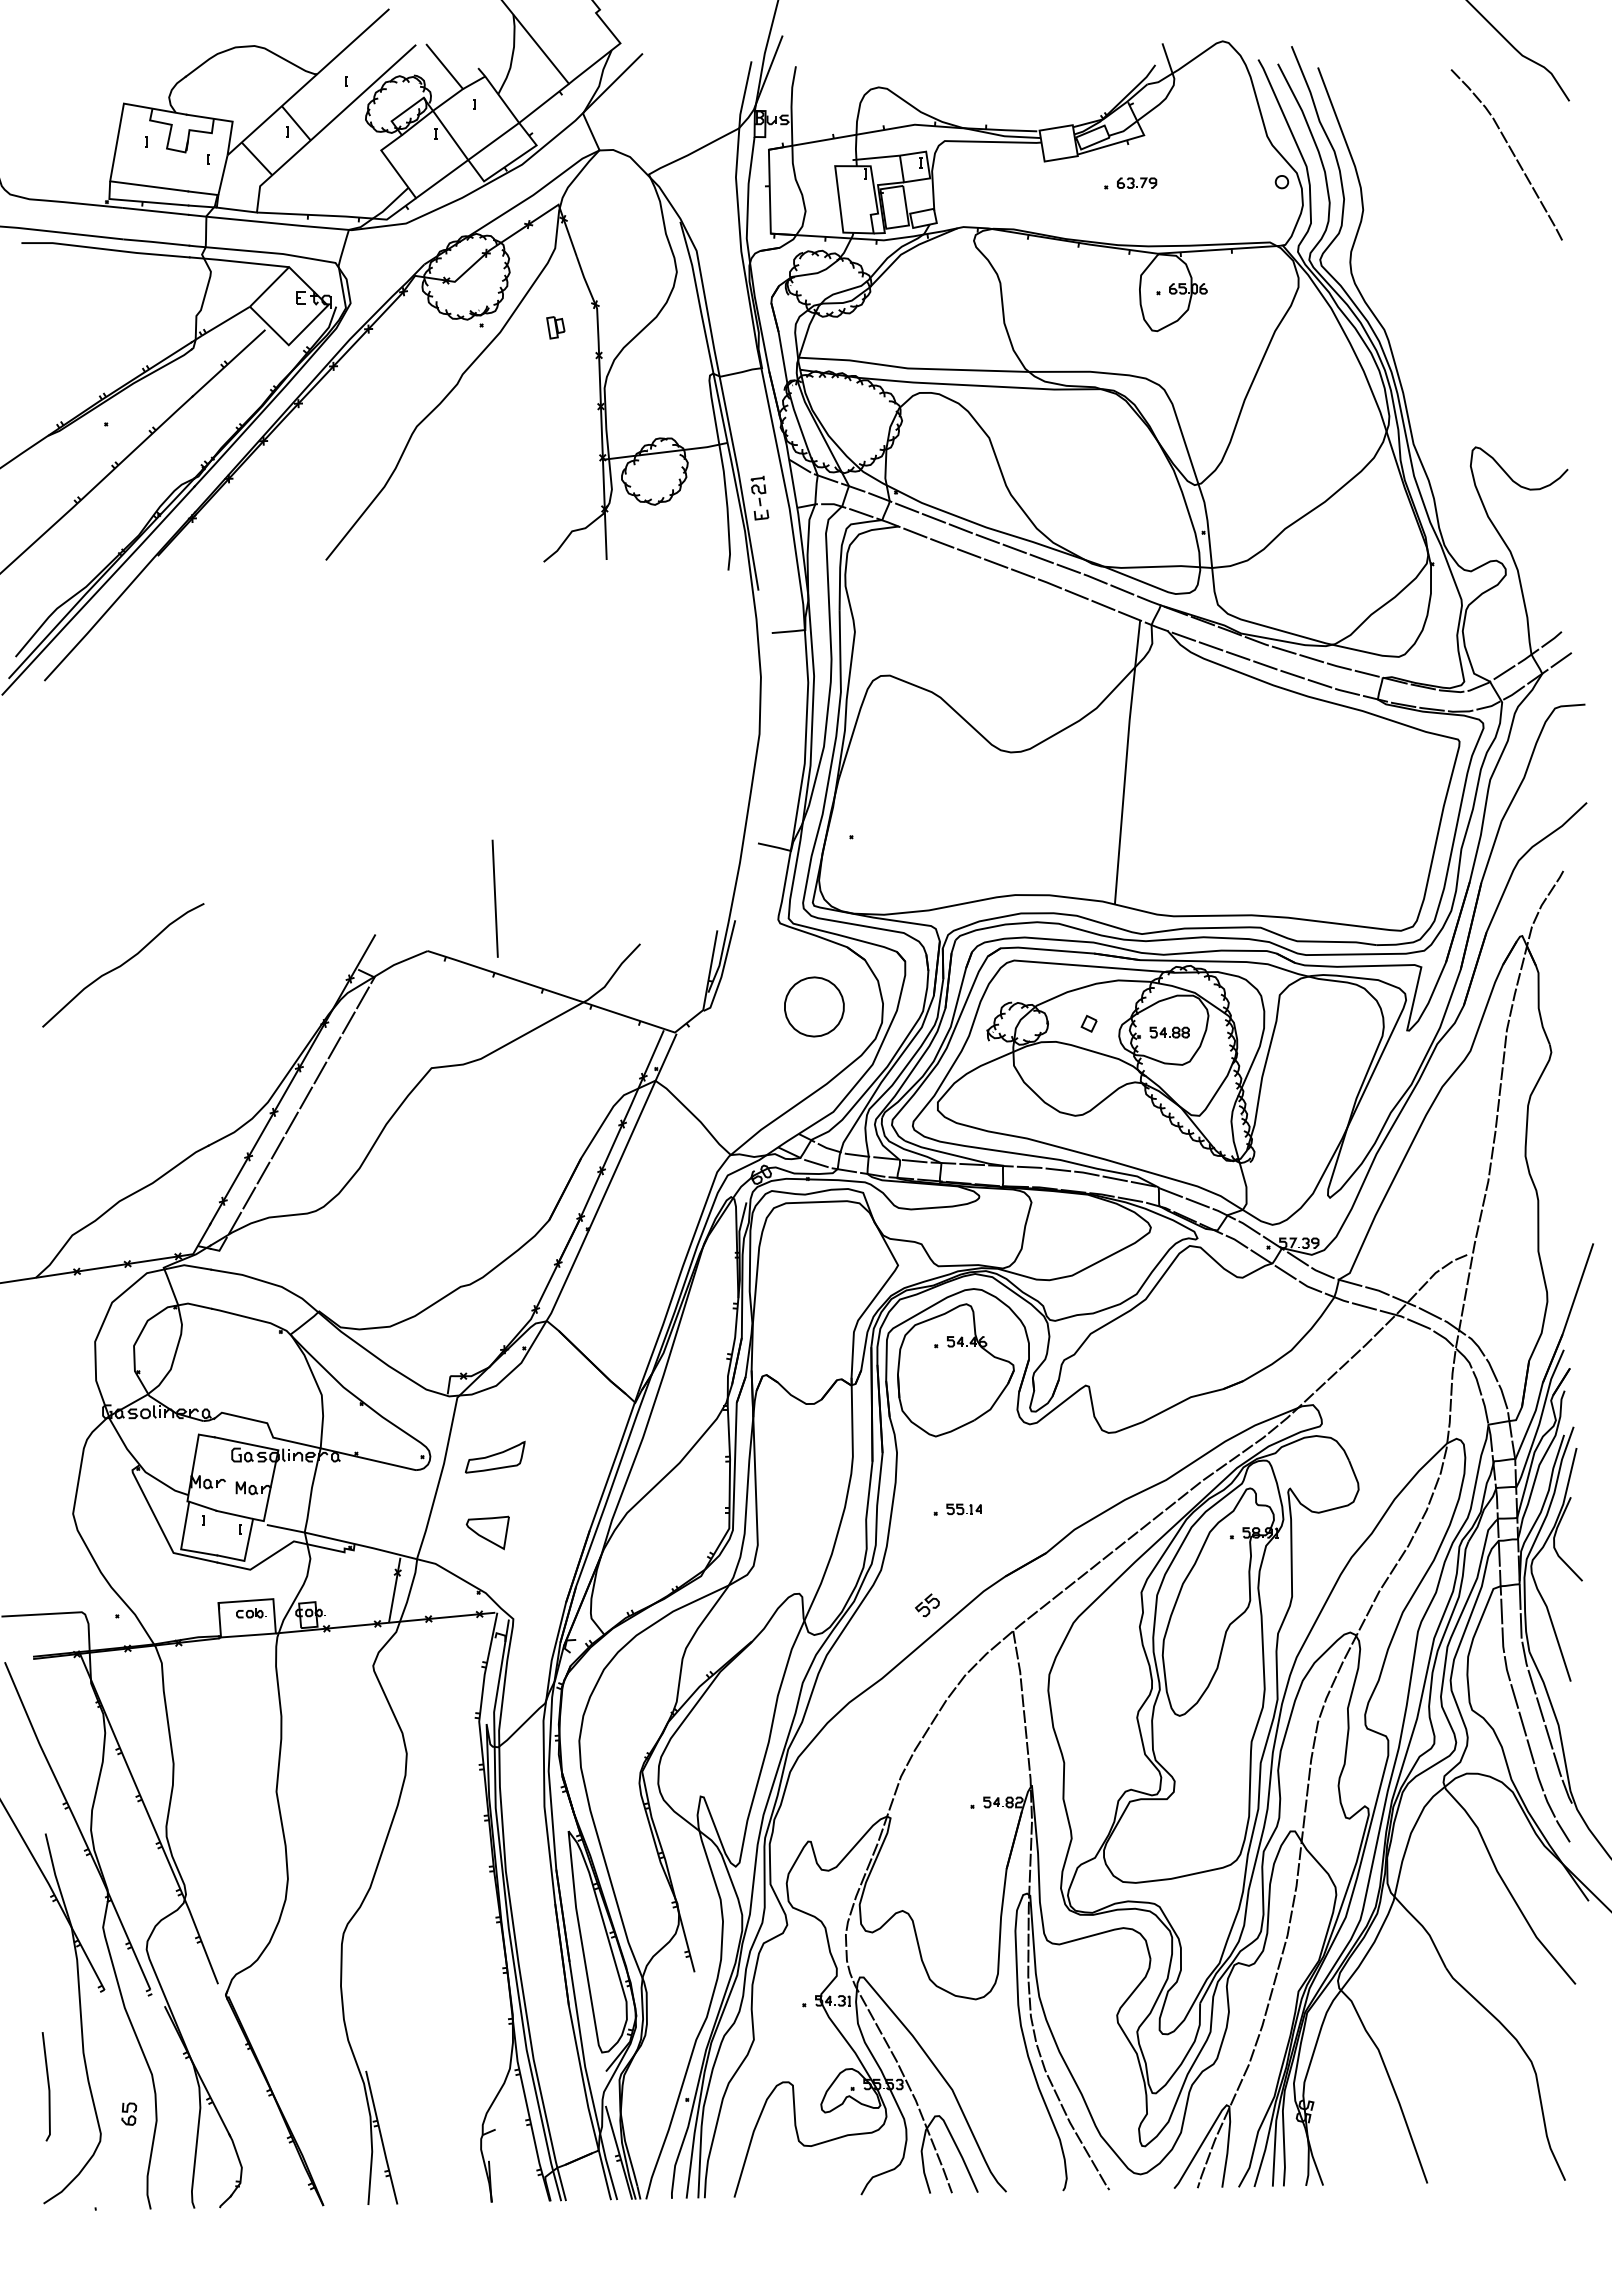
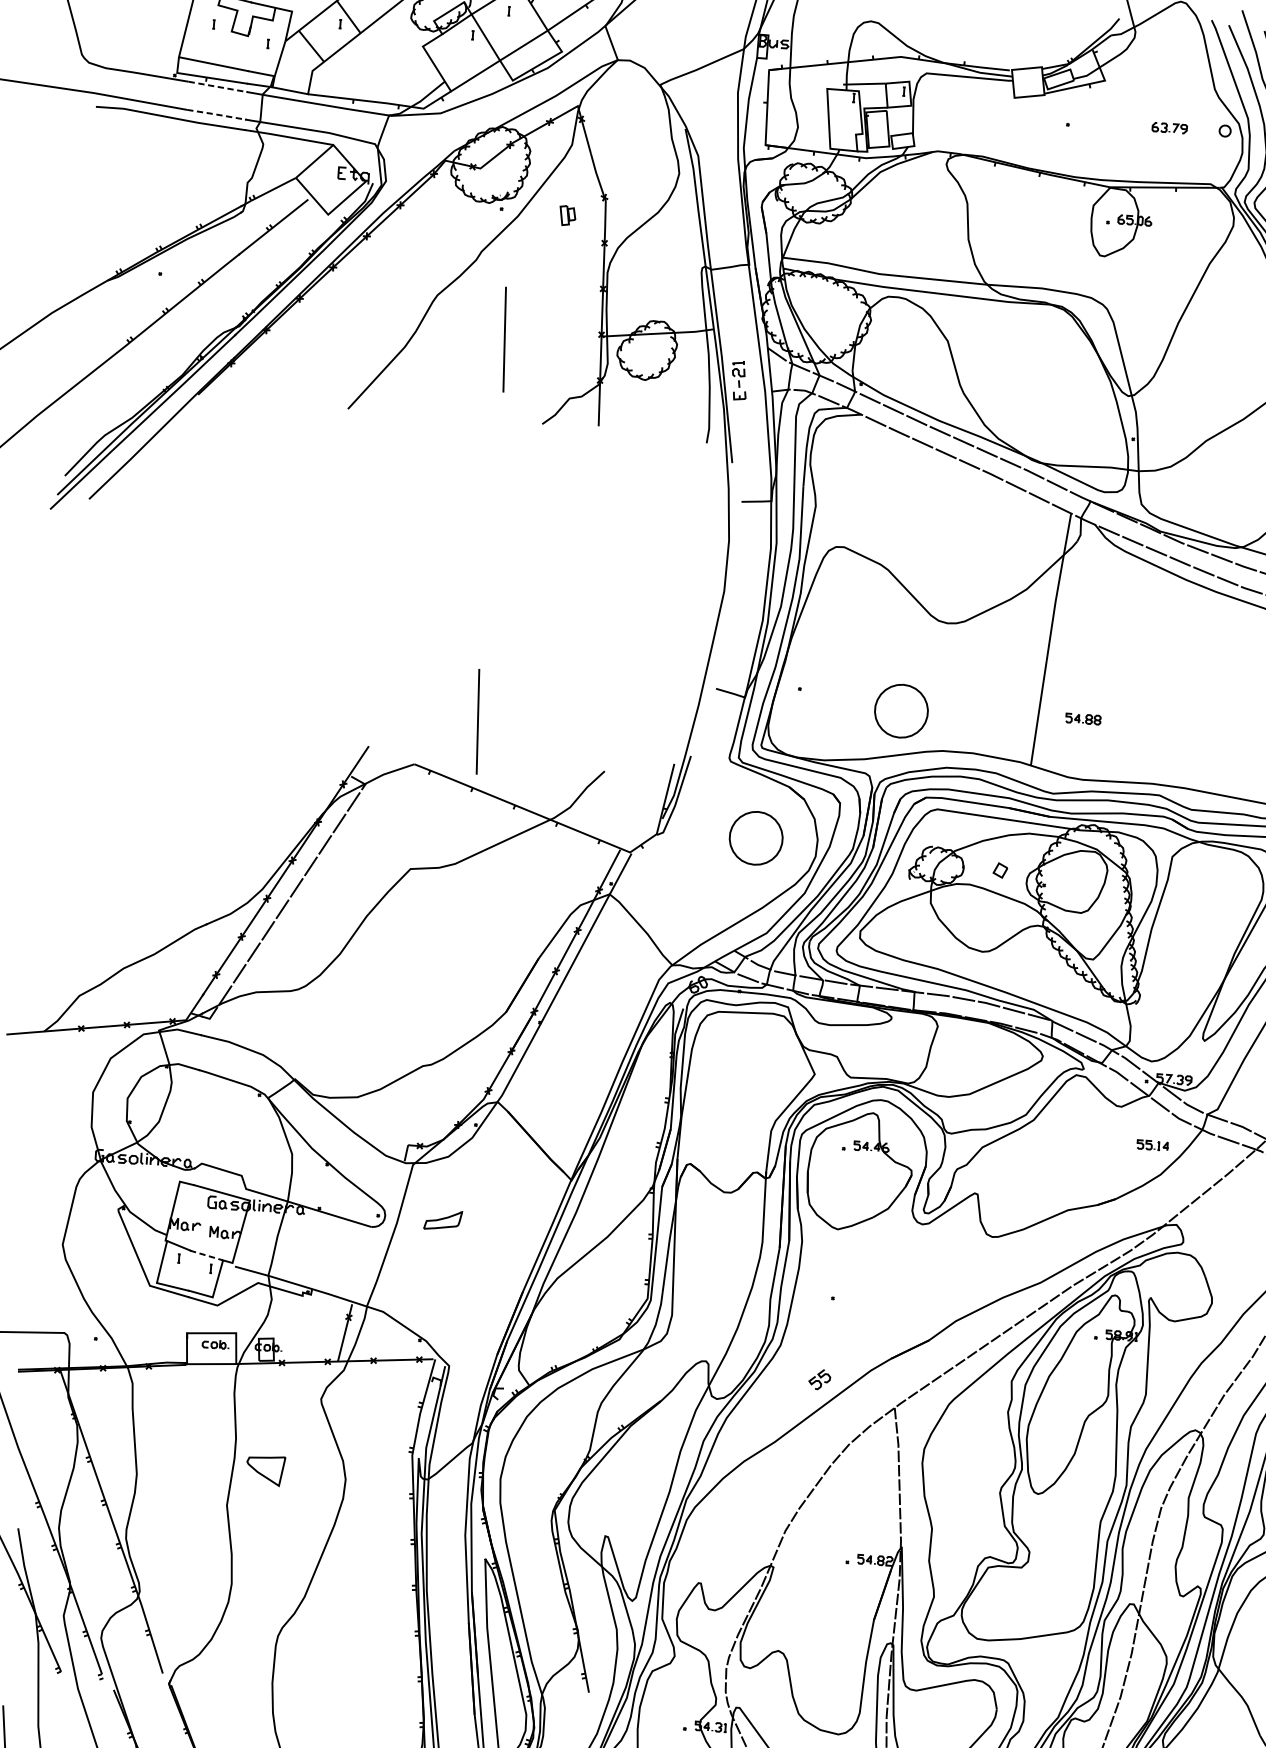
part: (1137, 182) -> (1170, 127), moved
line: (156, 211) -> (218, 87), solid -> dashed
line: (156, 242) -> (216, 114), solid -> dashed
line: (494, 470) -> (504, 339), added
part: (966, 853) -> (901, 710), added
curve: (123, 965) -> (141, 758), removed
part: (1169, 1032) -> (1083, 719), moved
part: (494, 1456) -> (442, 1219), size x0.7
part: (963, 1508) -> (1152, 1144), moved
line: (234, 1514) -> (206, 1255), solid -> dashed
part: (487, 1532) -> (265, 1470), moved

